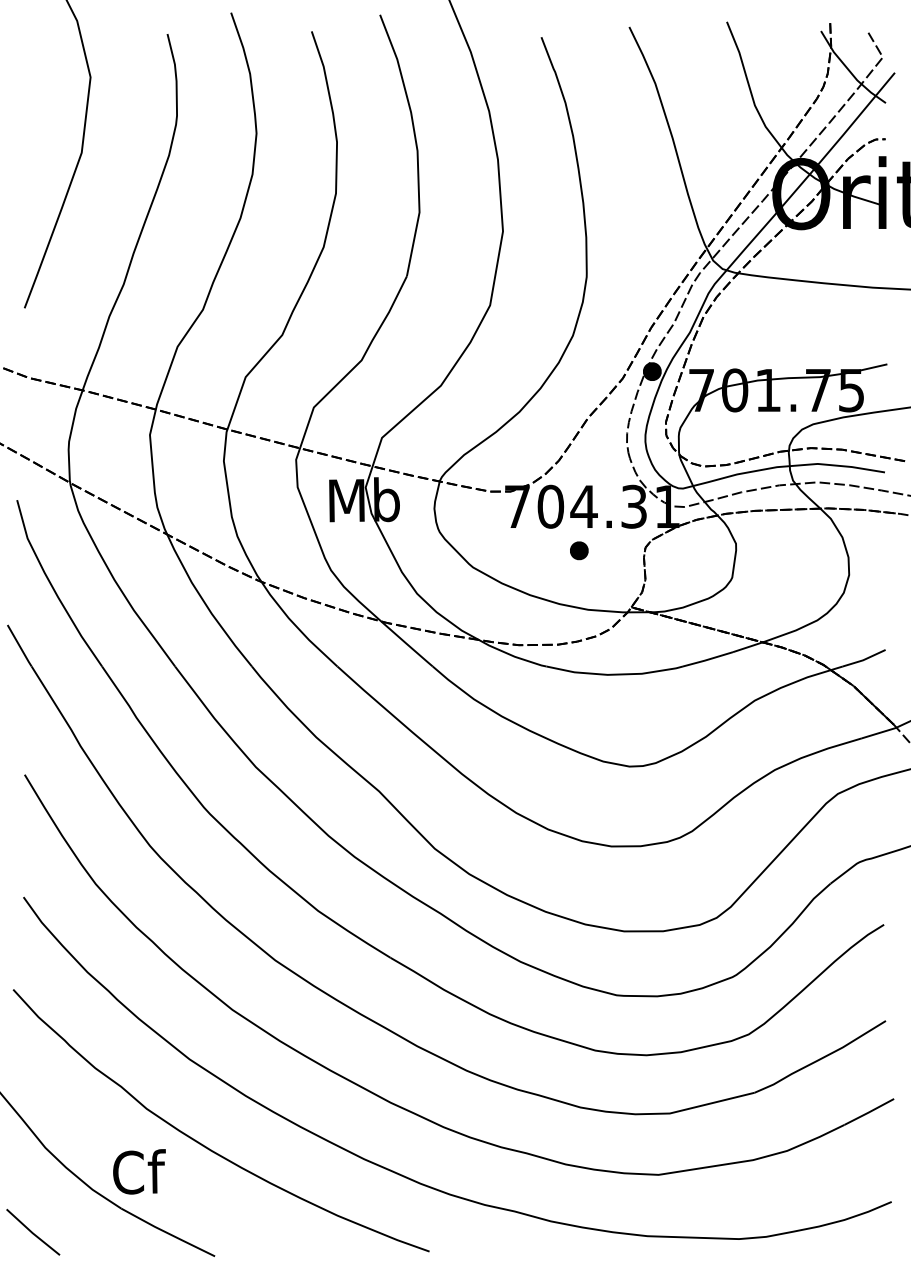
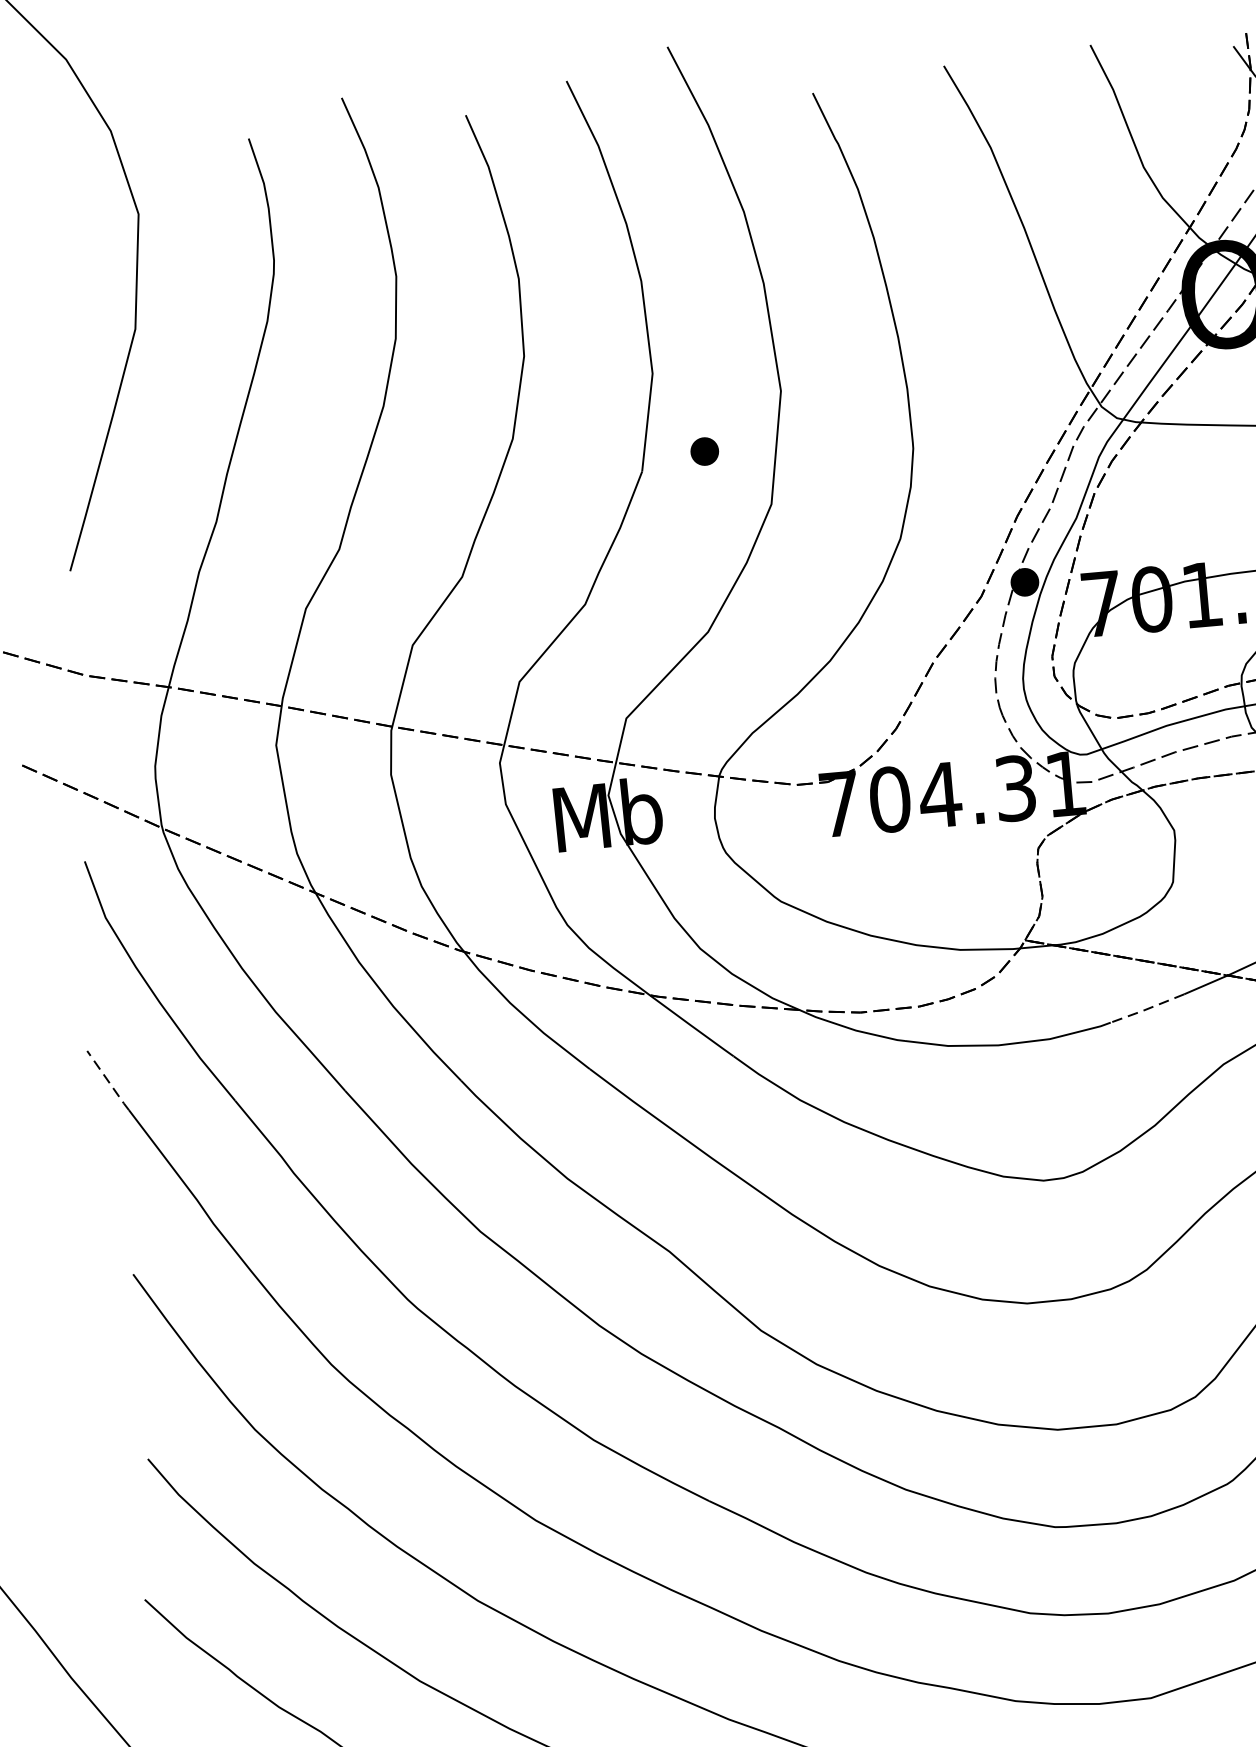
part: (579, 550) -> (705, 451), moved
line: (19, 646) -> (108, 1081), solid -> dashed
line: (707, 659) -> (1146, 1008), solid -> dashed

